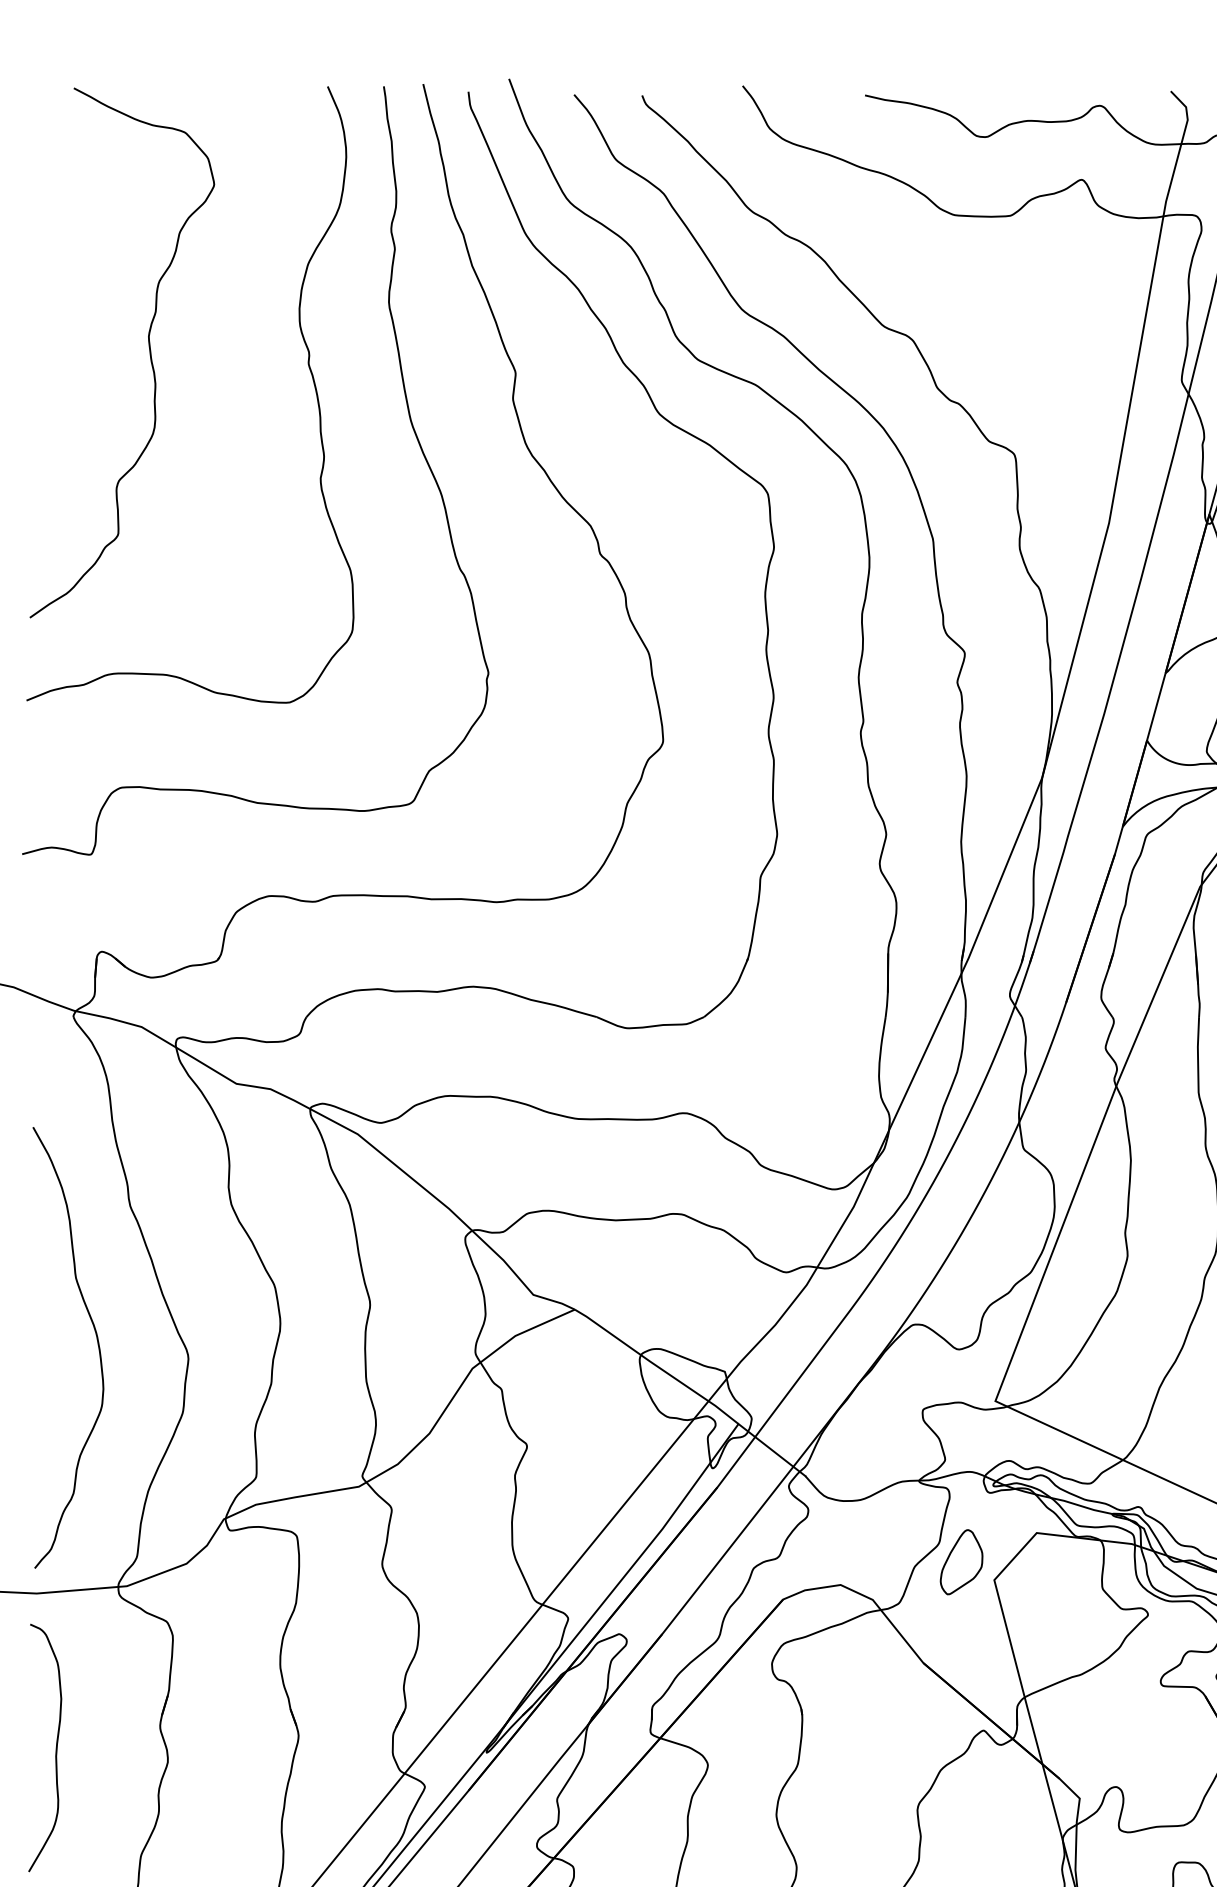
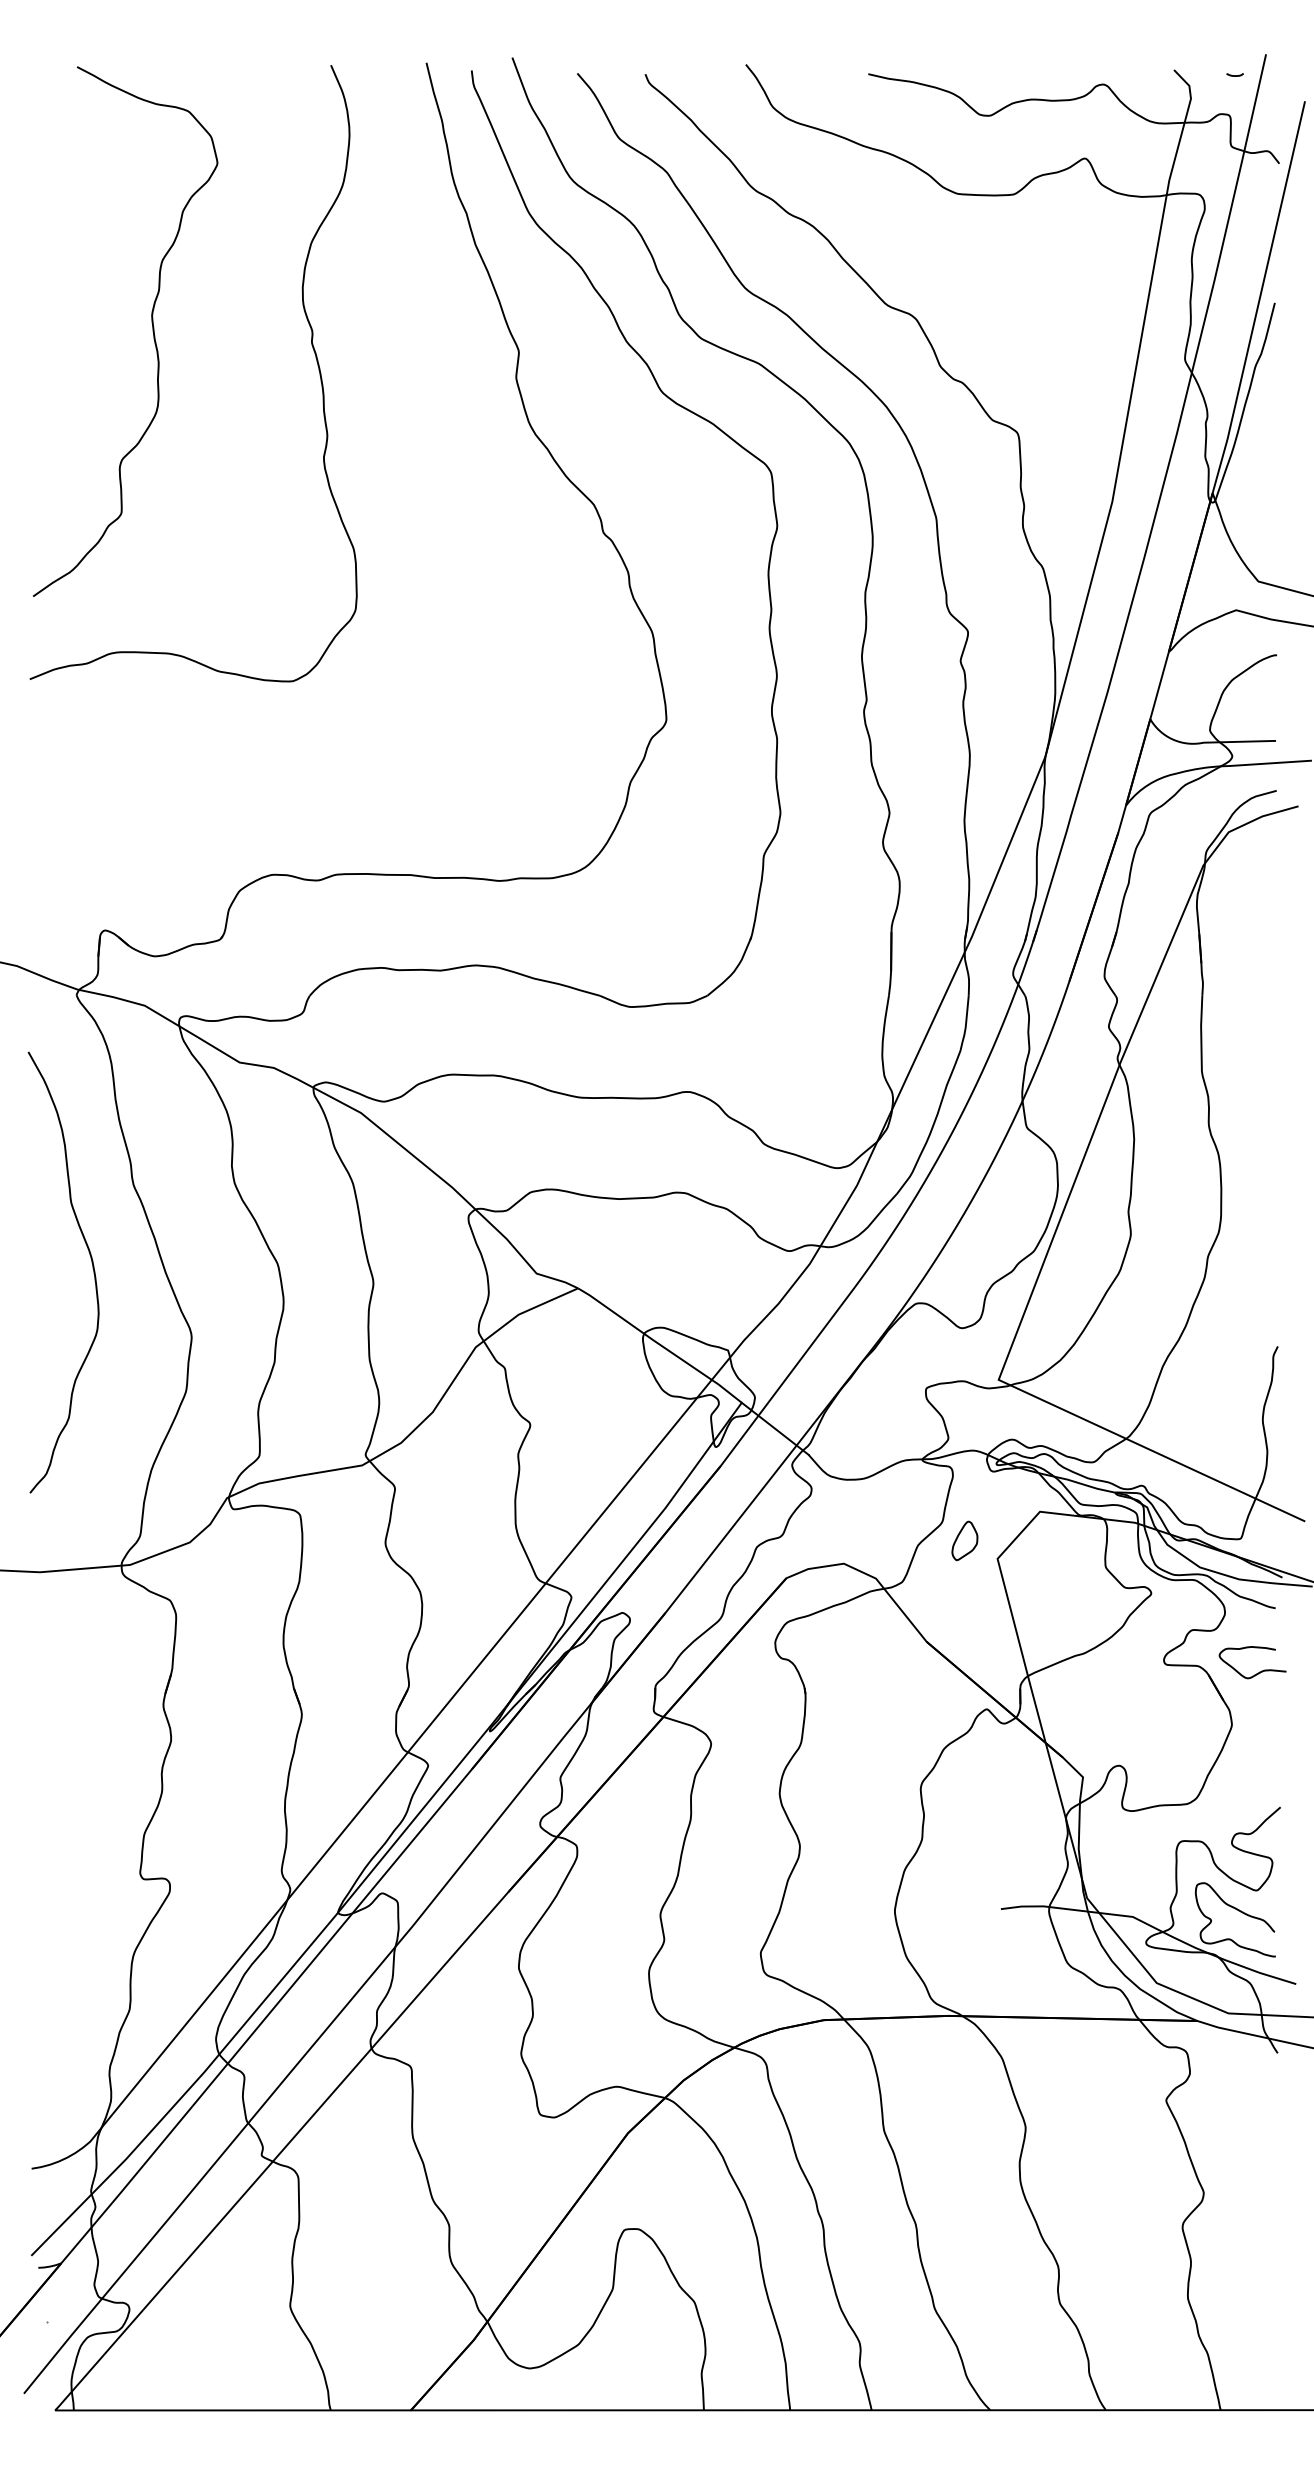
curve: (410, 422) -> (413, 401), removed
curve: (97, 1343) -> (92, 1268), moved
part: (961, 1561) -> (964, 1540), size x0.6
curve: (55, 1750) -> (58, 1729), removed

